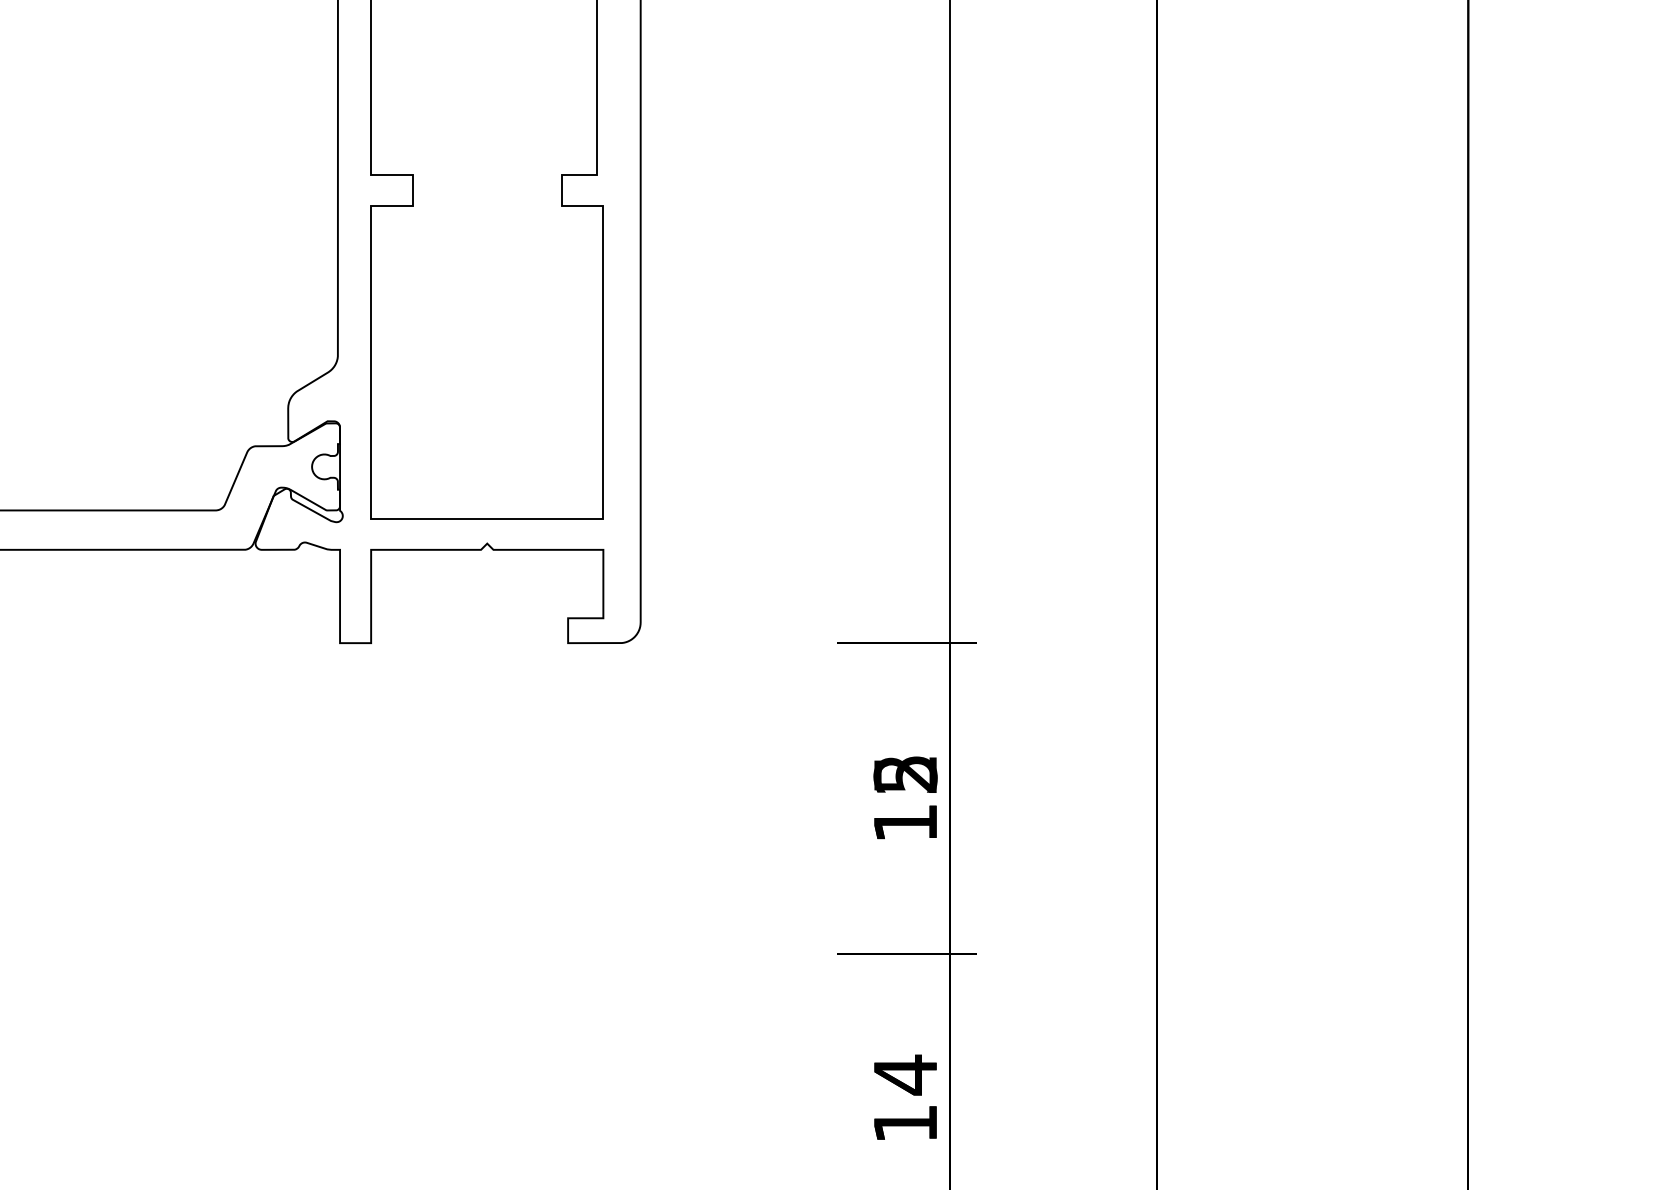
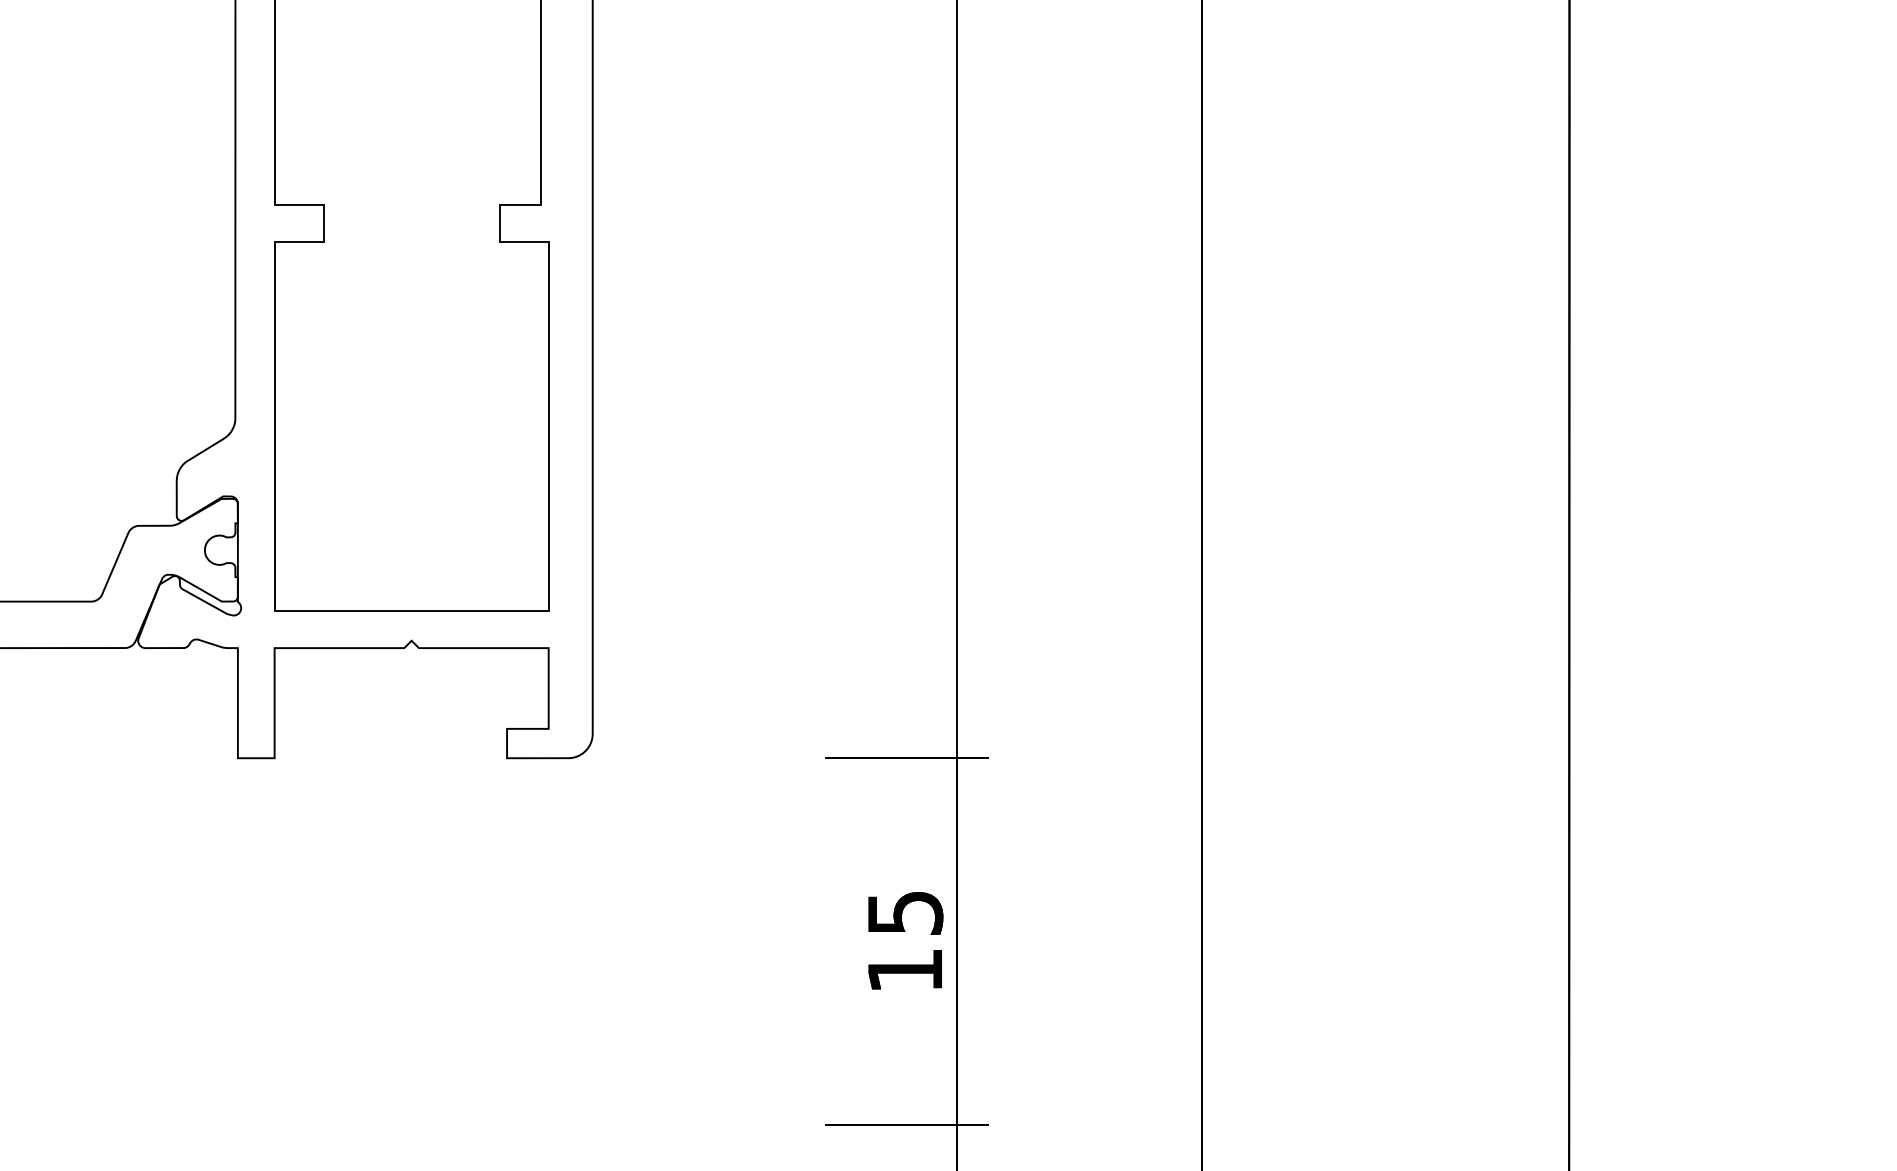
text: (905, 774) -> (905, 913), 12 -> 15

